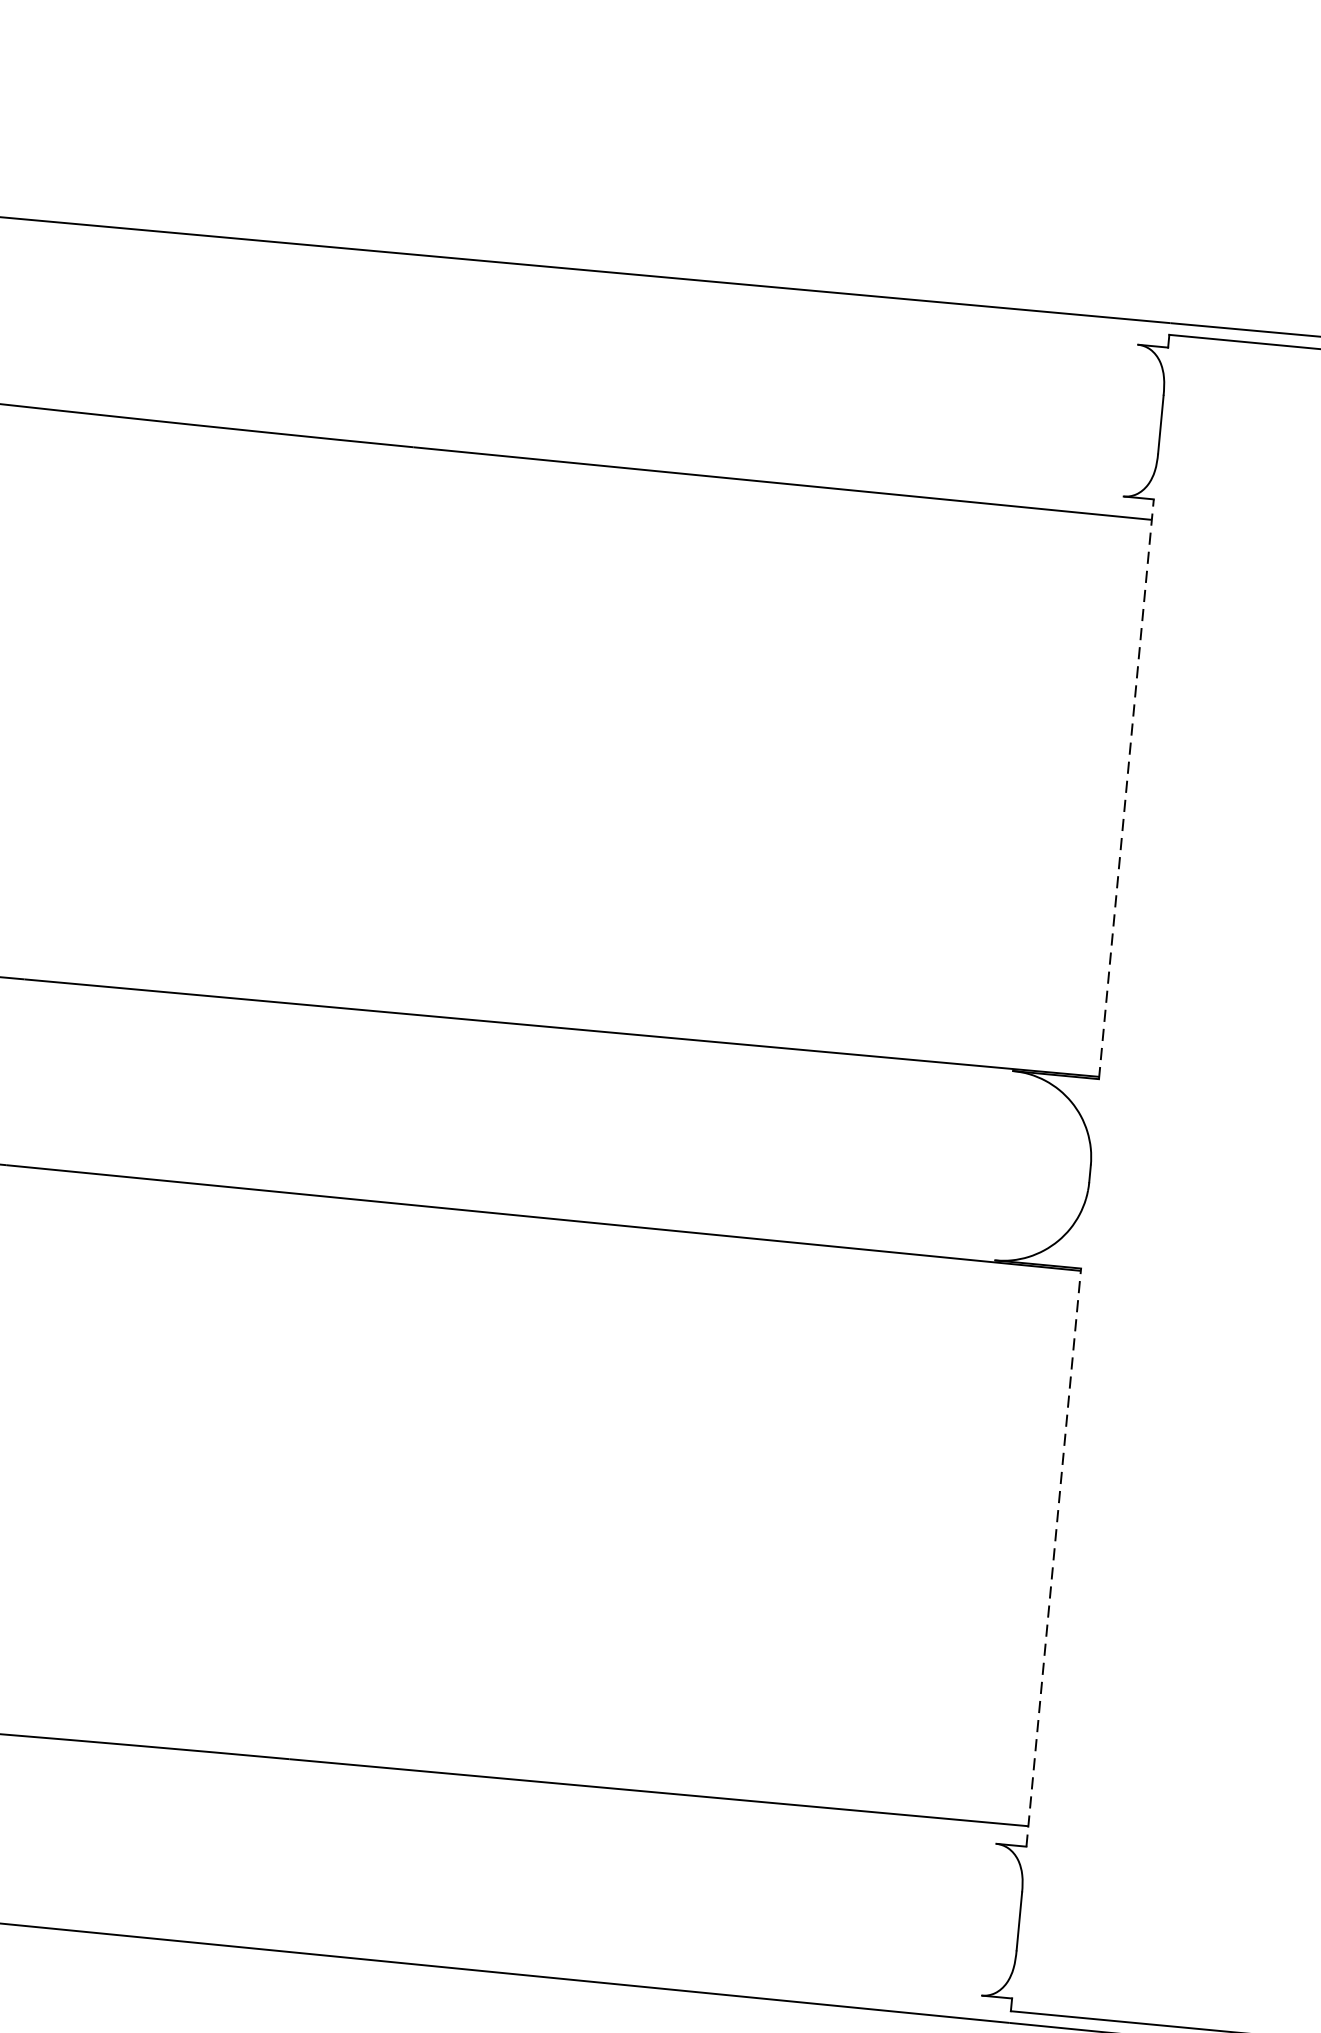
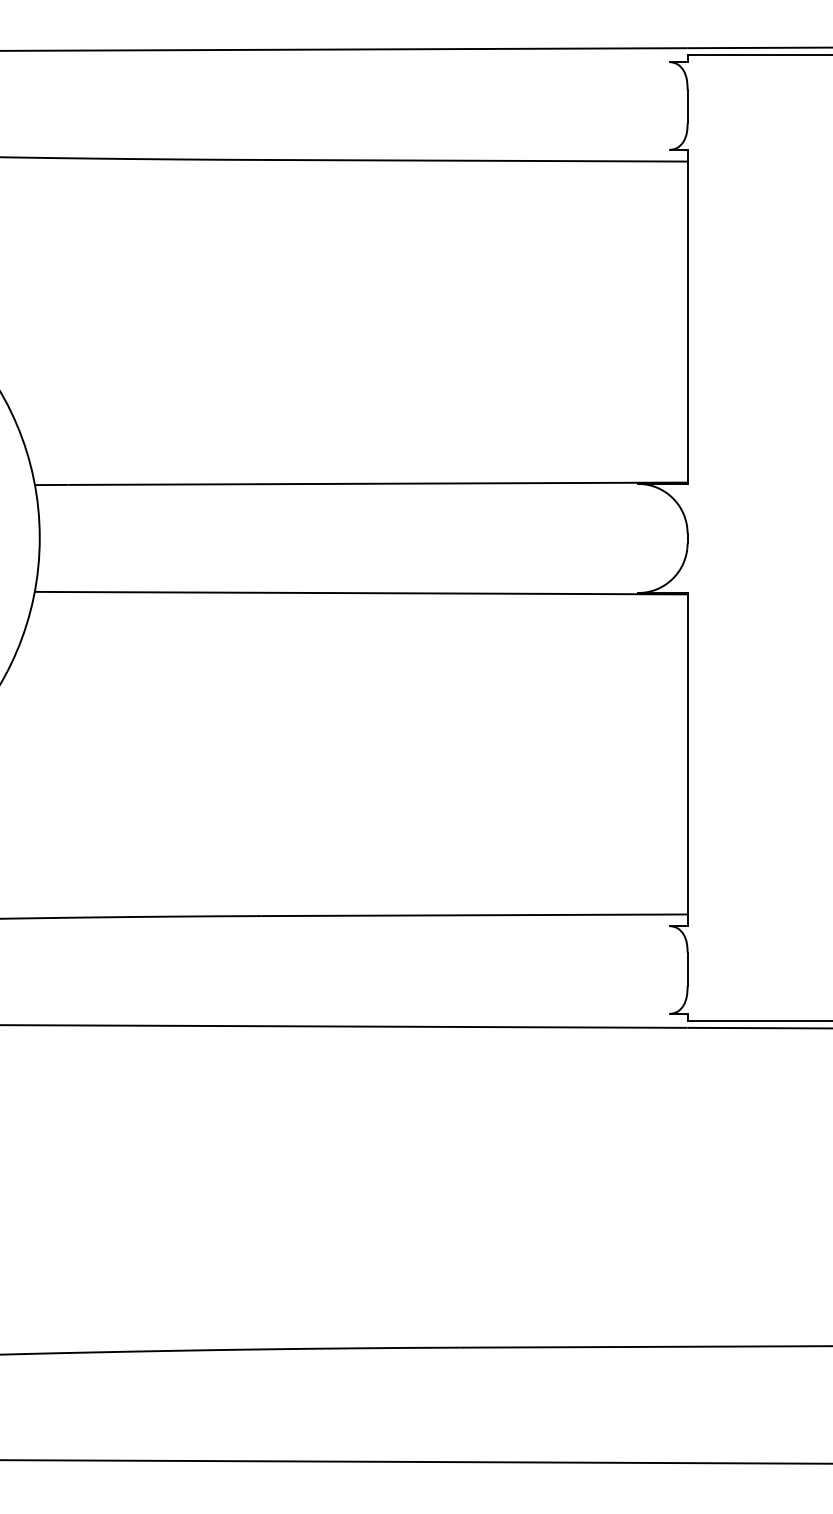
line: (1126, 788) -> (687, 316), dashed -> solid
line: (1053, 1557) -> (687, 759), dashed -> solid

